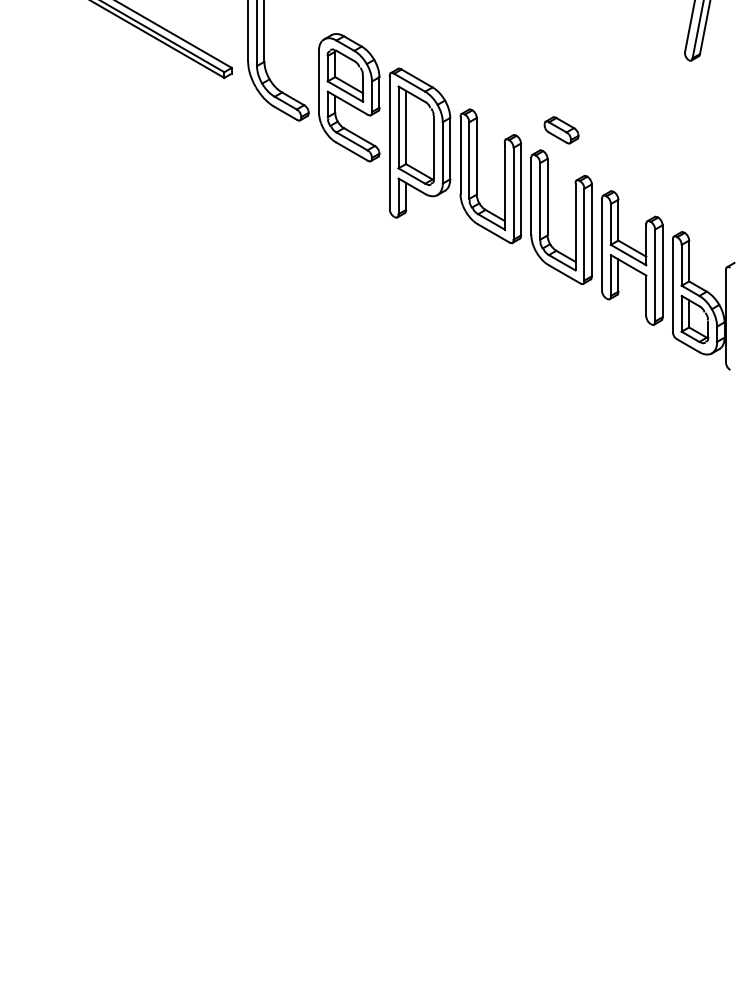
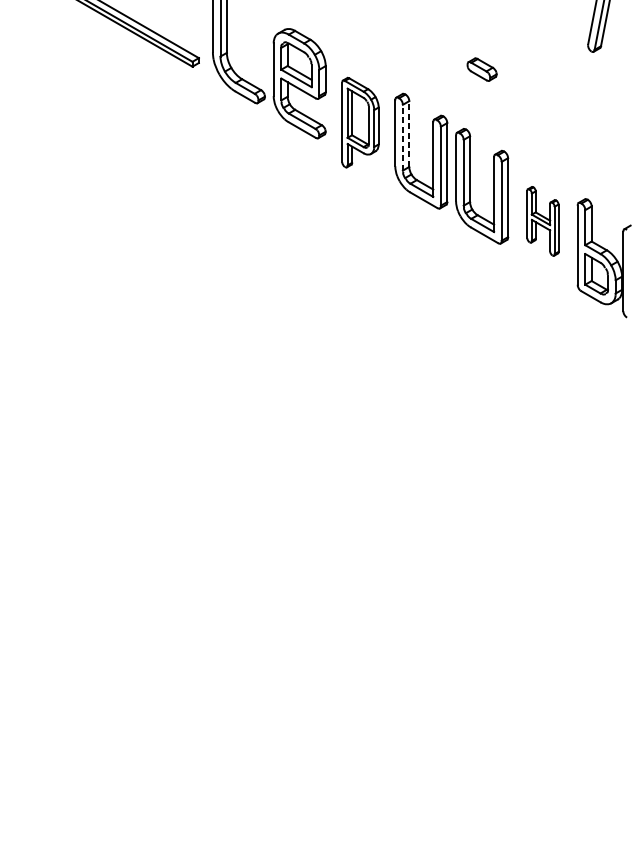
part: (561, 130) -> (482, 69), moved
part: (419, 142) -> (360, 122), size x0.7
line: (476, 155) -> (409, 133), solid -> dashed
line: (469, 160) -> (403, 137), solid -> dashed
part: (632, 257) -> (543, 220), size x0.6

